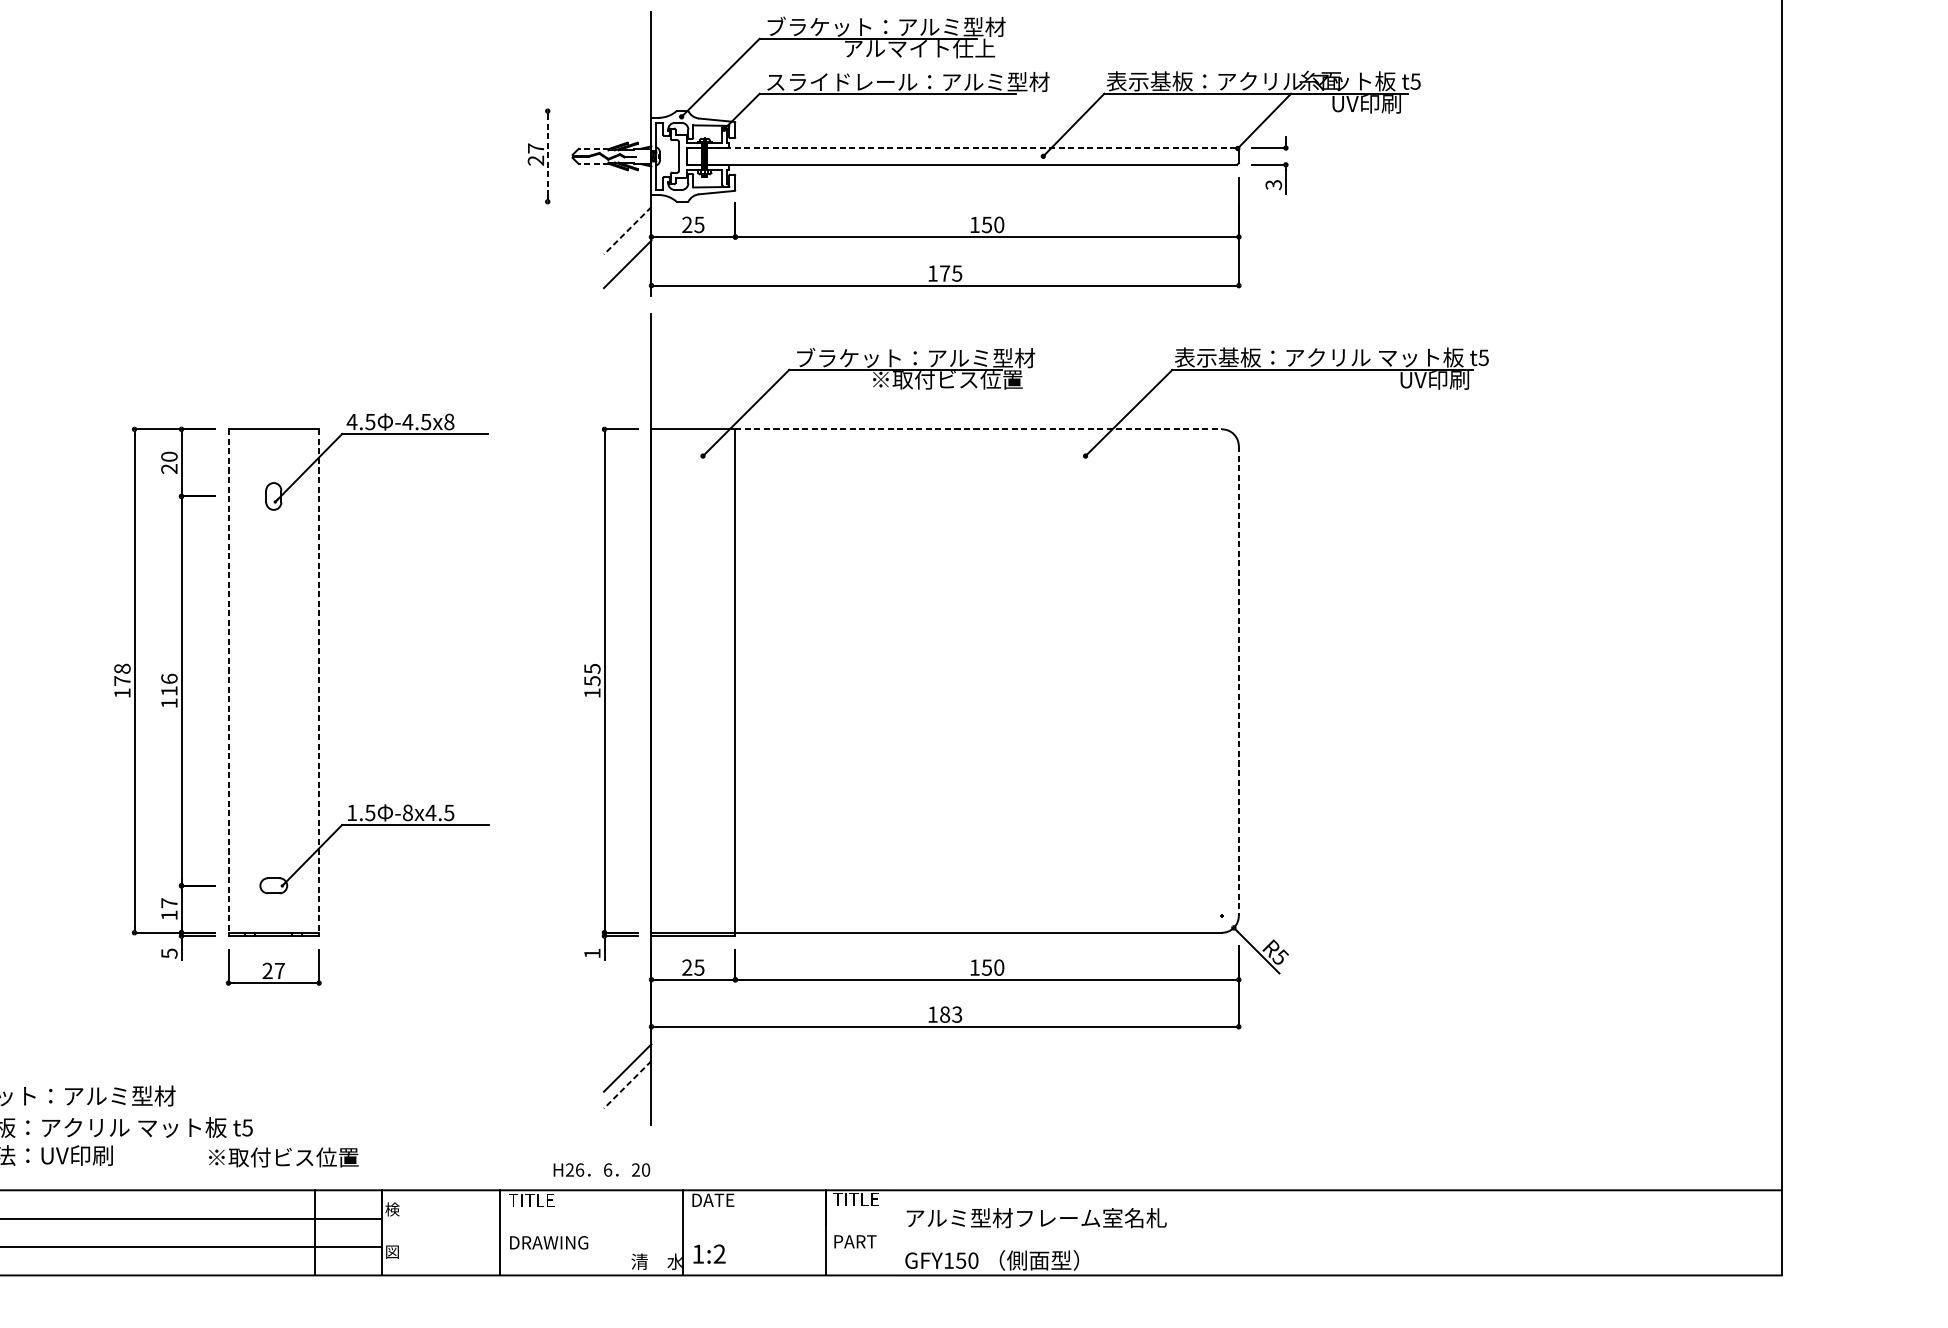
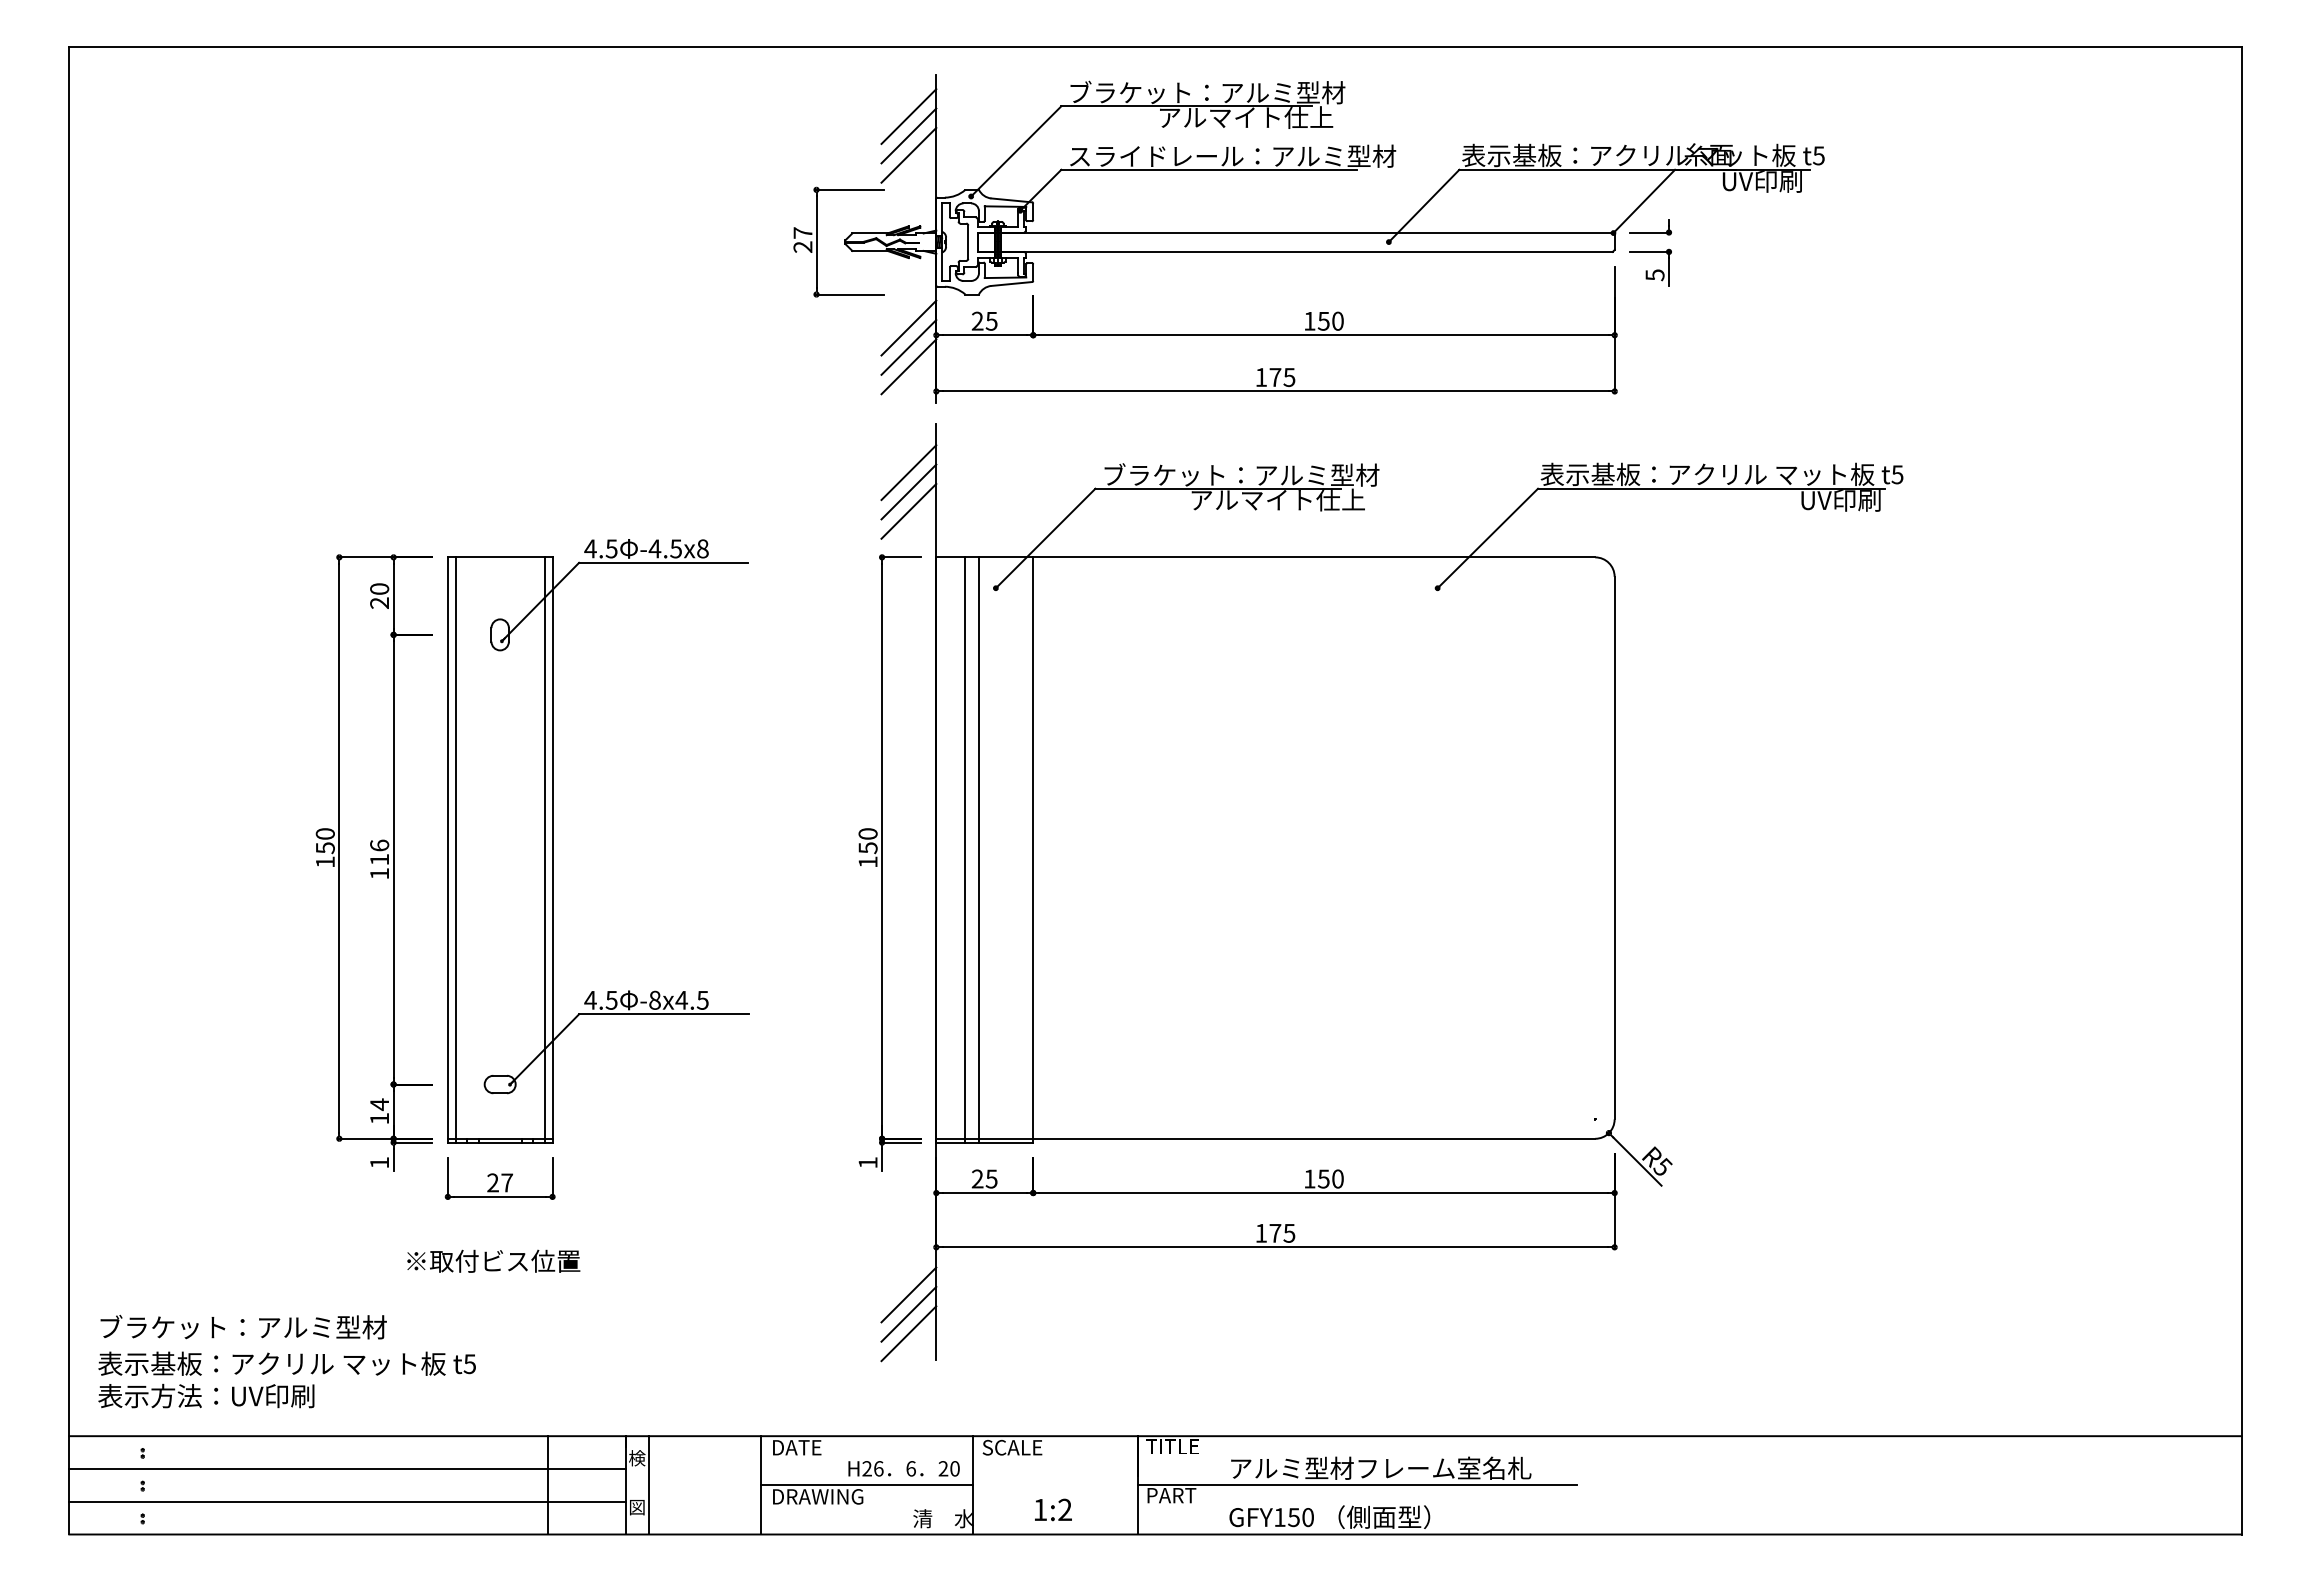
line: (627, 47) -> (908, 116), added
line: (627, 64) -> (908, 135), added
line: (627, 80) -> (908, 154), added
line: (576, 110) -> (849, 189), added
line: (593, 148) -> (869, 233), dashed -> solid
line: (962, 148) -> (1295, 232), dashed -> solid
line: (547, 155) -> (816, 241), dashed -> solid
line: (593, 163) -> (869, 250), dashed -> solid
text: (1273, 184) -> (1654, 274), 3 -> 5
line: (576, 201) -> (849, 294), added
line: (627, 231) -> (908, 328), dashed -> solid
line: (627, 247) -> (908, 347), added
line: (627, 355) -> (908, 472), added
line: (627, 372) -> (908, 491), added
text: (947, 379) -> (1278, 499), ※取付ビス位置 -> アルマイト仕上
line: (627, 388) -> (908, 510), added
line: (978, 429) -> (1314, 557), dashed -> solid
text: (591, 669) -> (867, 834), 155 -> 150
text: (122, 675) -> (325, 841), 178 -> 150
line: (228, 681) -> (447, 848), dashed -> solid
line: (319, 681) -> (552, 848), dashed -> solid
line: (1238, 681) -> (1614, 848), dashed -> solid
line: (235, 682) -> (455, 849), added
line: (312, 682) -> (544, 849), added
line: (676, 682) -> (965, 849), added
line: (687, 682) -> (978, 849), added
text: (352, 813) -> (590, 1000), 1.5 -> 4.5
text: (169, 903) -> (379, 1104), 17 -> 14
text: (169, 953) -> (379, 1162), 5 -> 1
text: (951, 1013) -> (1282, 1232), 183 -> 175
line: (627, 1084) -> (908, 1314), dashed -> solid
line: (627, 1101) -> (908, 1333), added
text: (283, 1156) -> (493, 1260), moved
text: (601, 1169) -> (903, 1468), moved
text: (531, 1200) -> (797, 1447), TITLE -> DATE
text: (717, 1200) -> (1012, 1447), DATE -> SCALE
line: (402, 1233) -> (648, 1485), added
line: (590, 1233) -> (866, 1485), added
line: (1016, 1233) -> (1357, 1485), added
text: (709, 1253) -> (1053, 1509), moved

